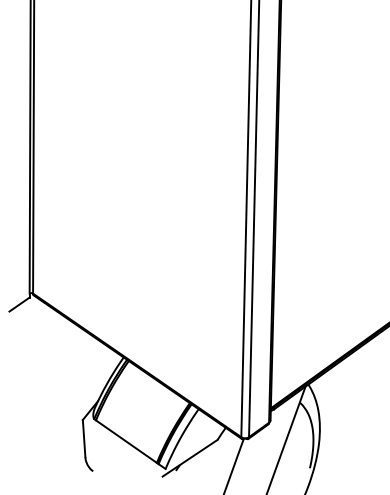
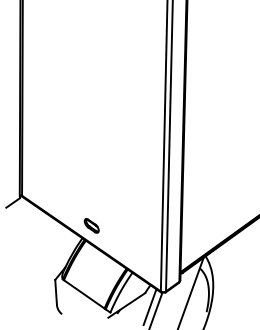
part: (137, 338) -> (91, 225), added
line: (224, 461) -> (149, 307), added

